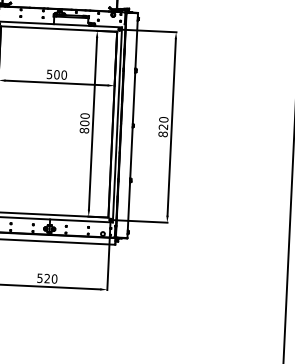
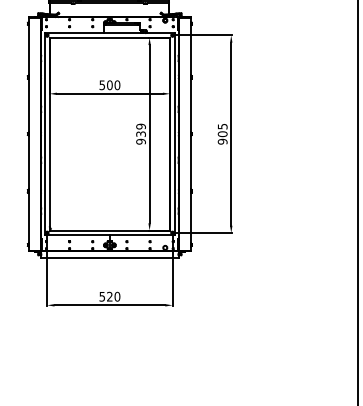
text: (84, 123) -> (140, 134), 800 -> 939
text: (163, 126) -> (222, 133), 820 -> 905

